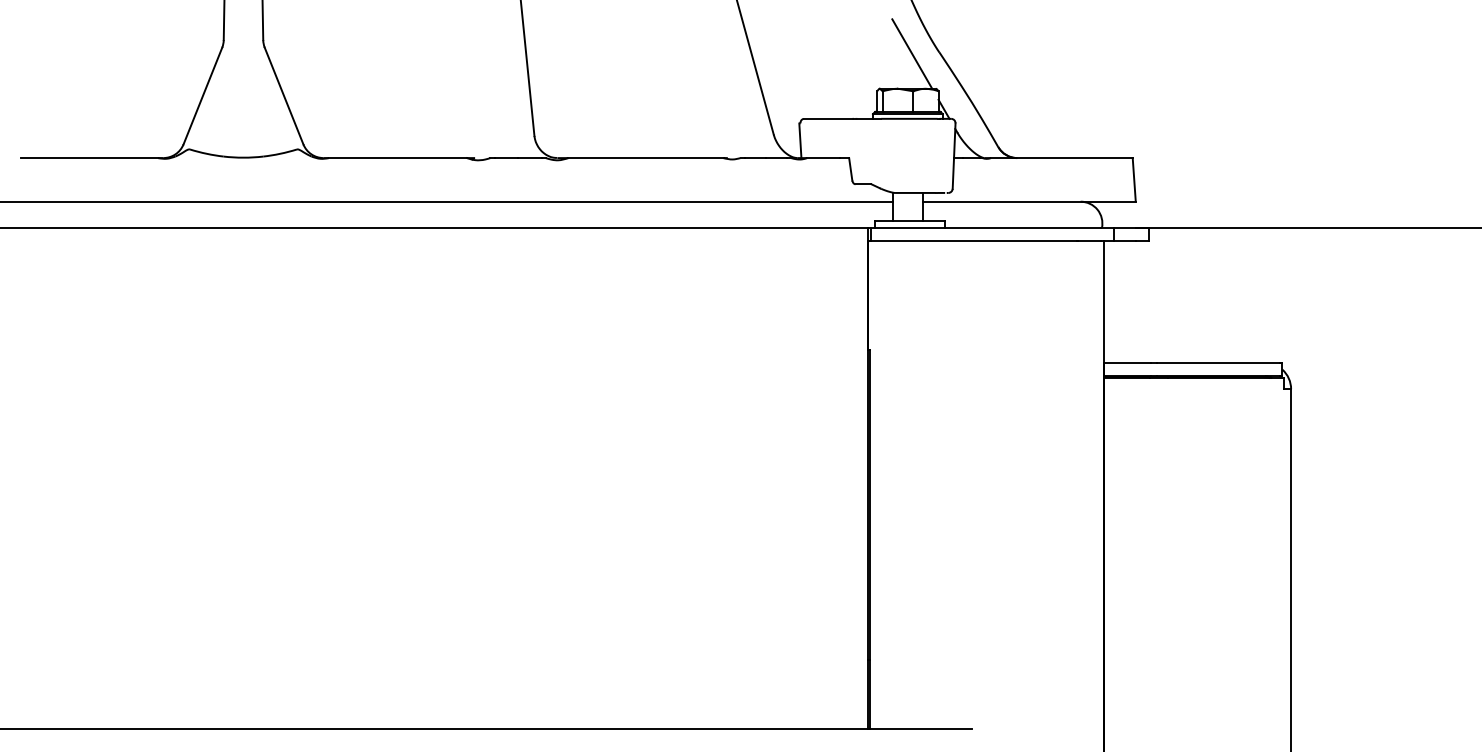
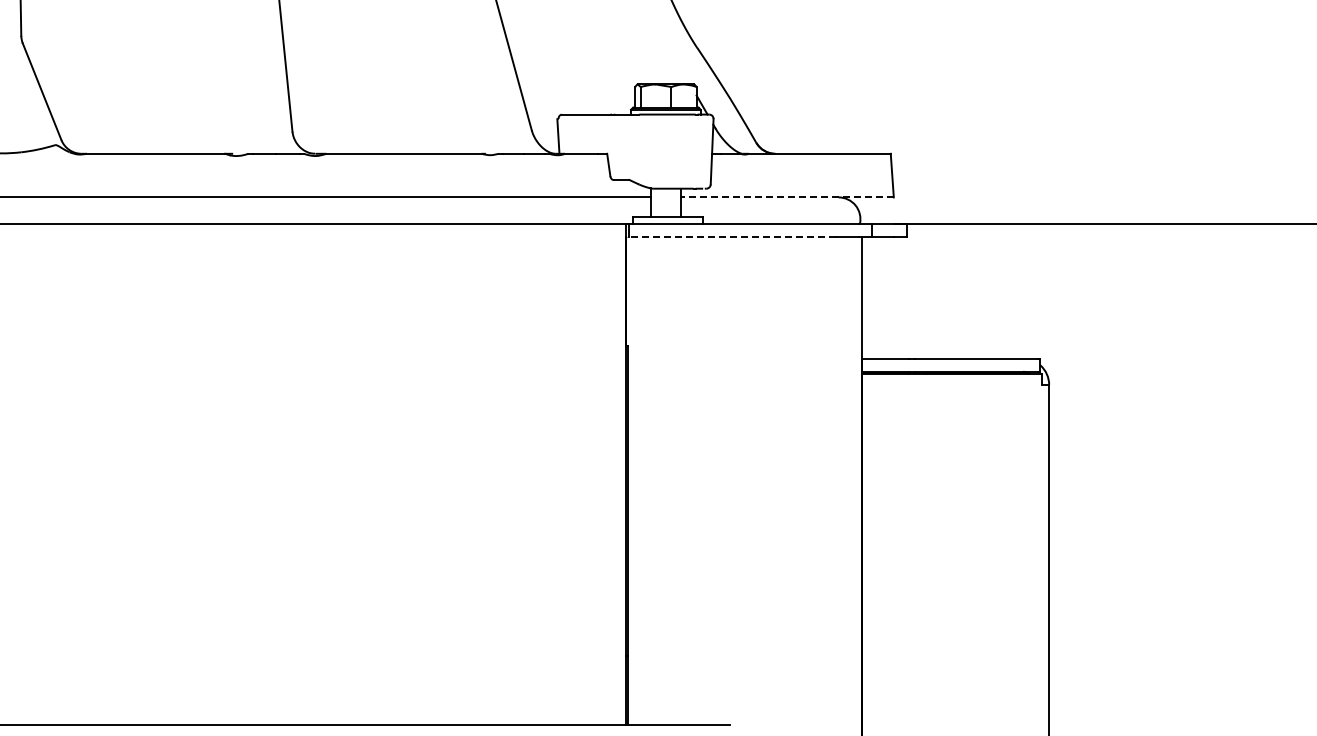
line: (912, 53) -> (670, 49), removed
line: (1029, 201) -> (787, 197), solid -> dashed
line: (972, 240) -> (730, 236), solid -> dashed

